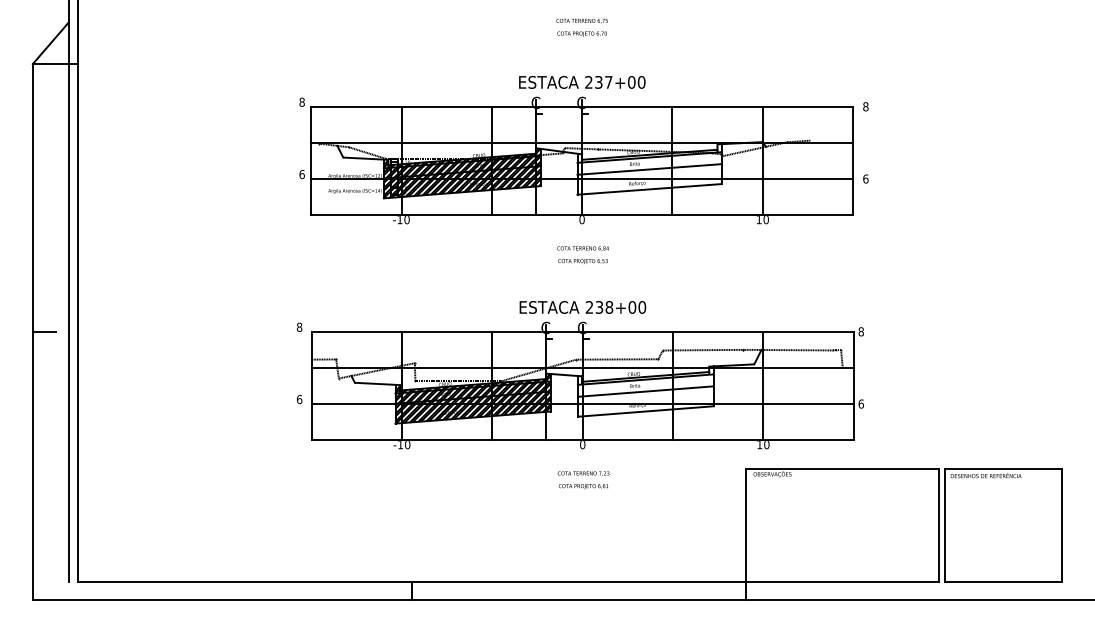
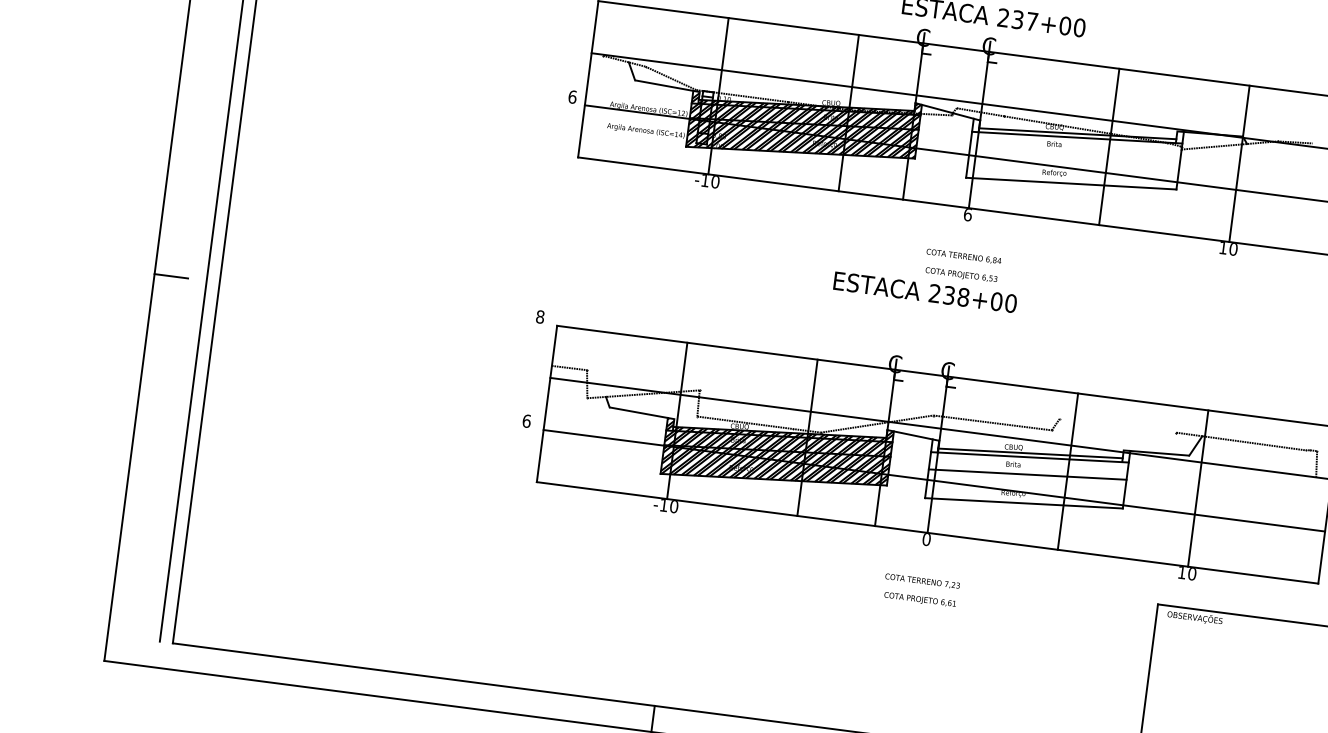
line: (649, 169) -> (1074, 154), removed
text: (581, 219) -> (967, 214), 0 -> 6
text: (582, 307) -> (924, 292), moved
line: (702, 349) -> (1117, 424), removed

